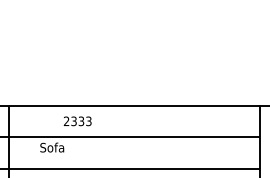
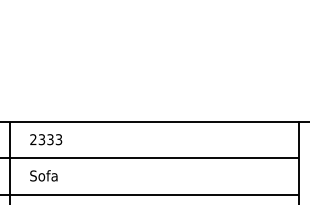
text: (78, 121) -> (46, 139), moved
text: (51, 147) -> (43, 175), moved

